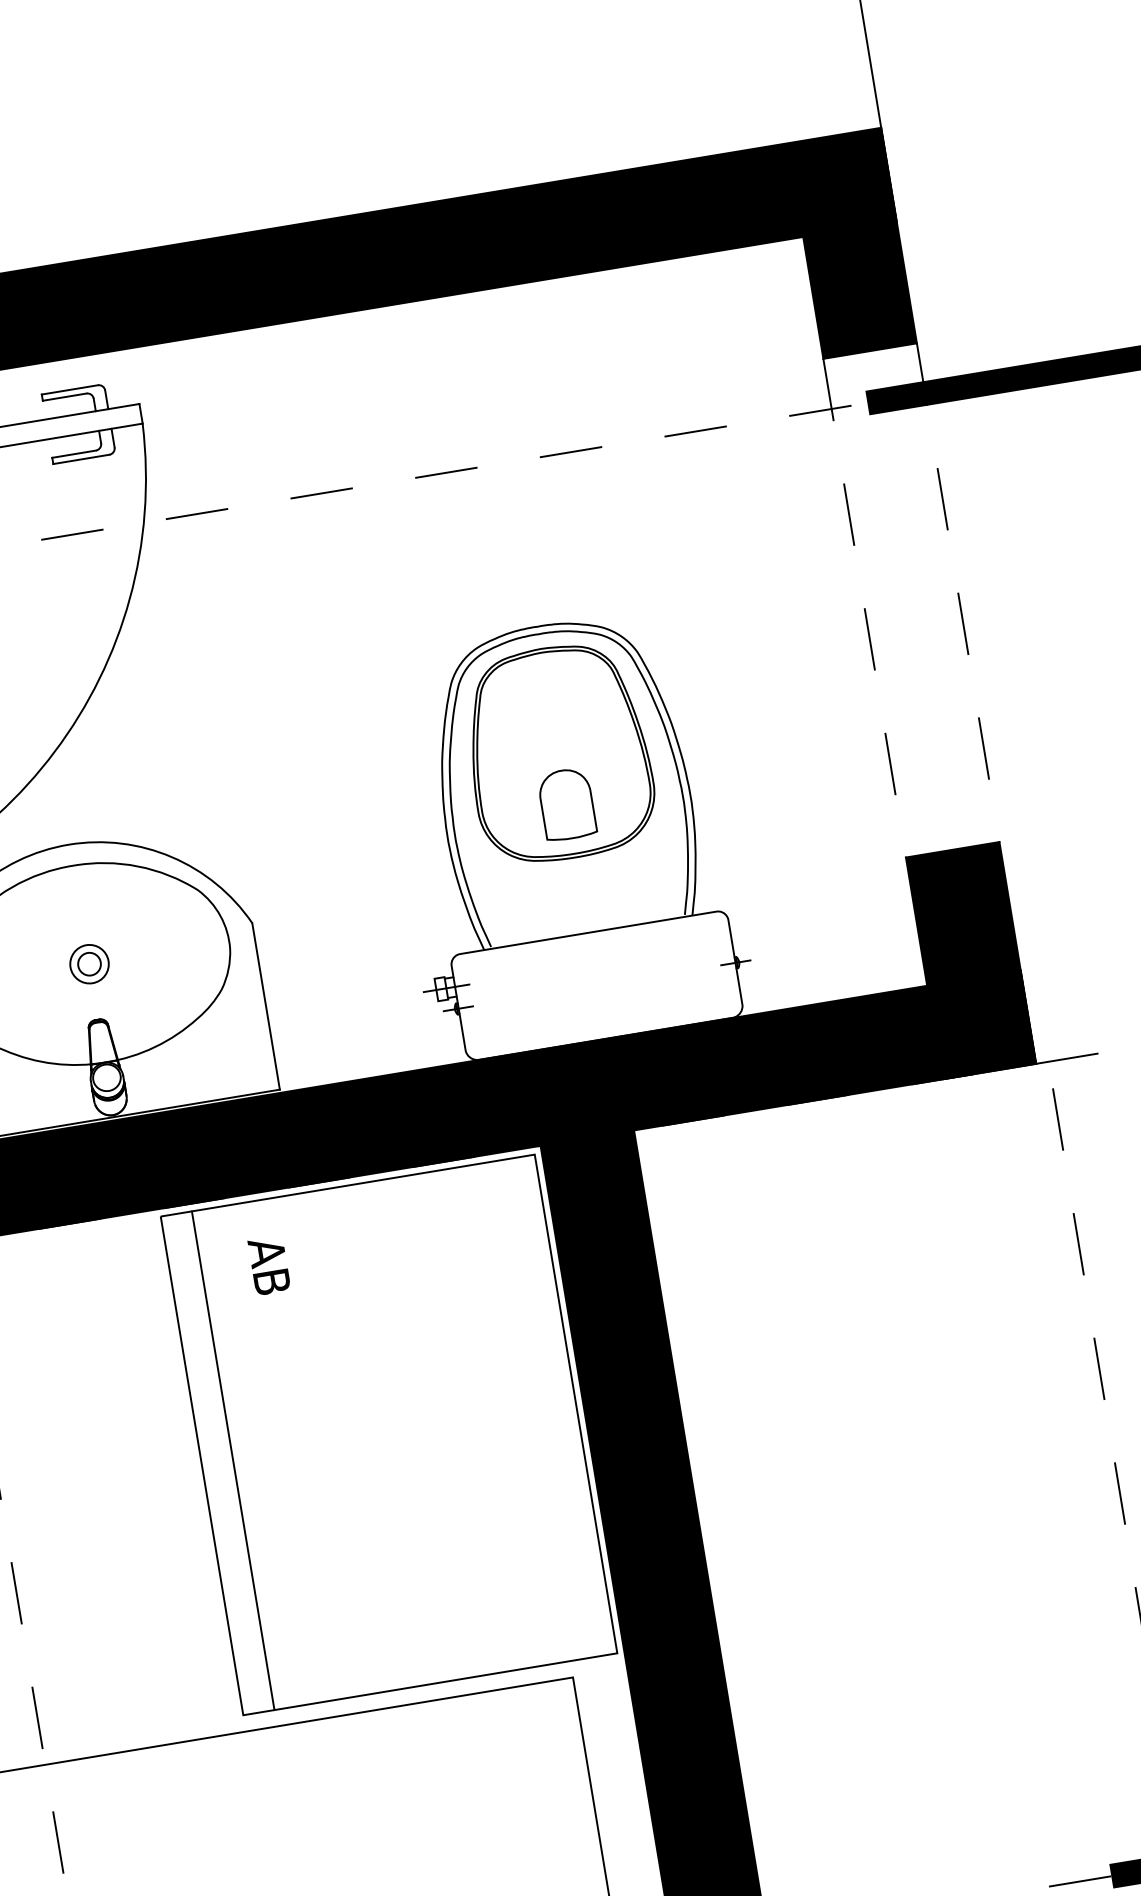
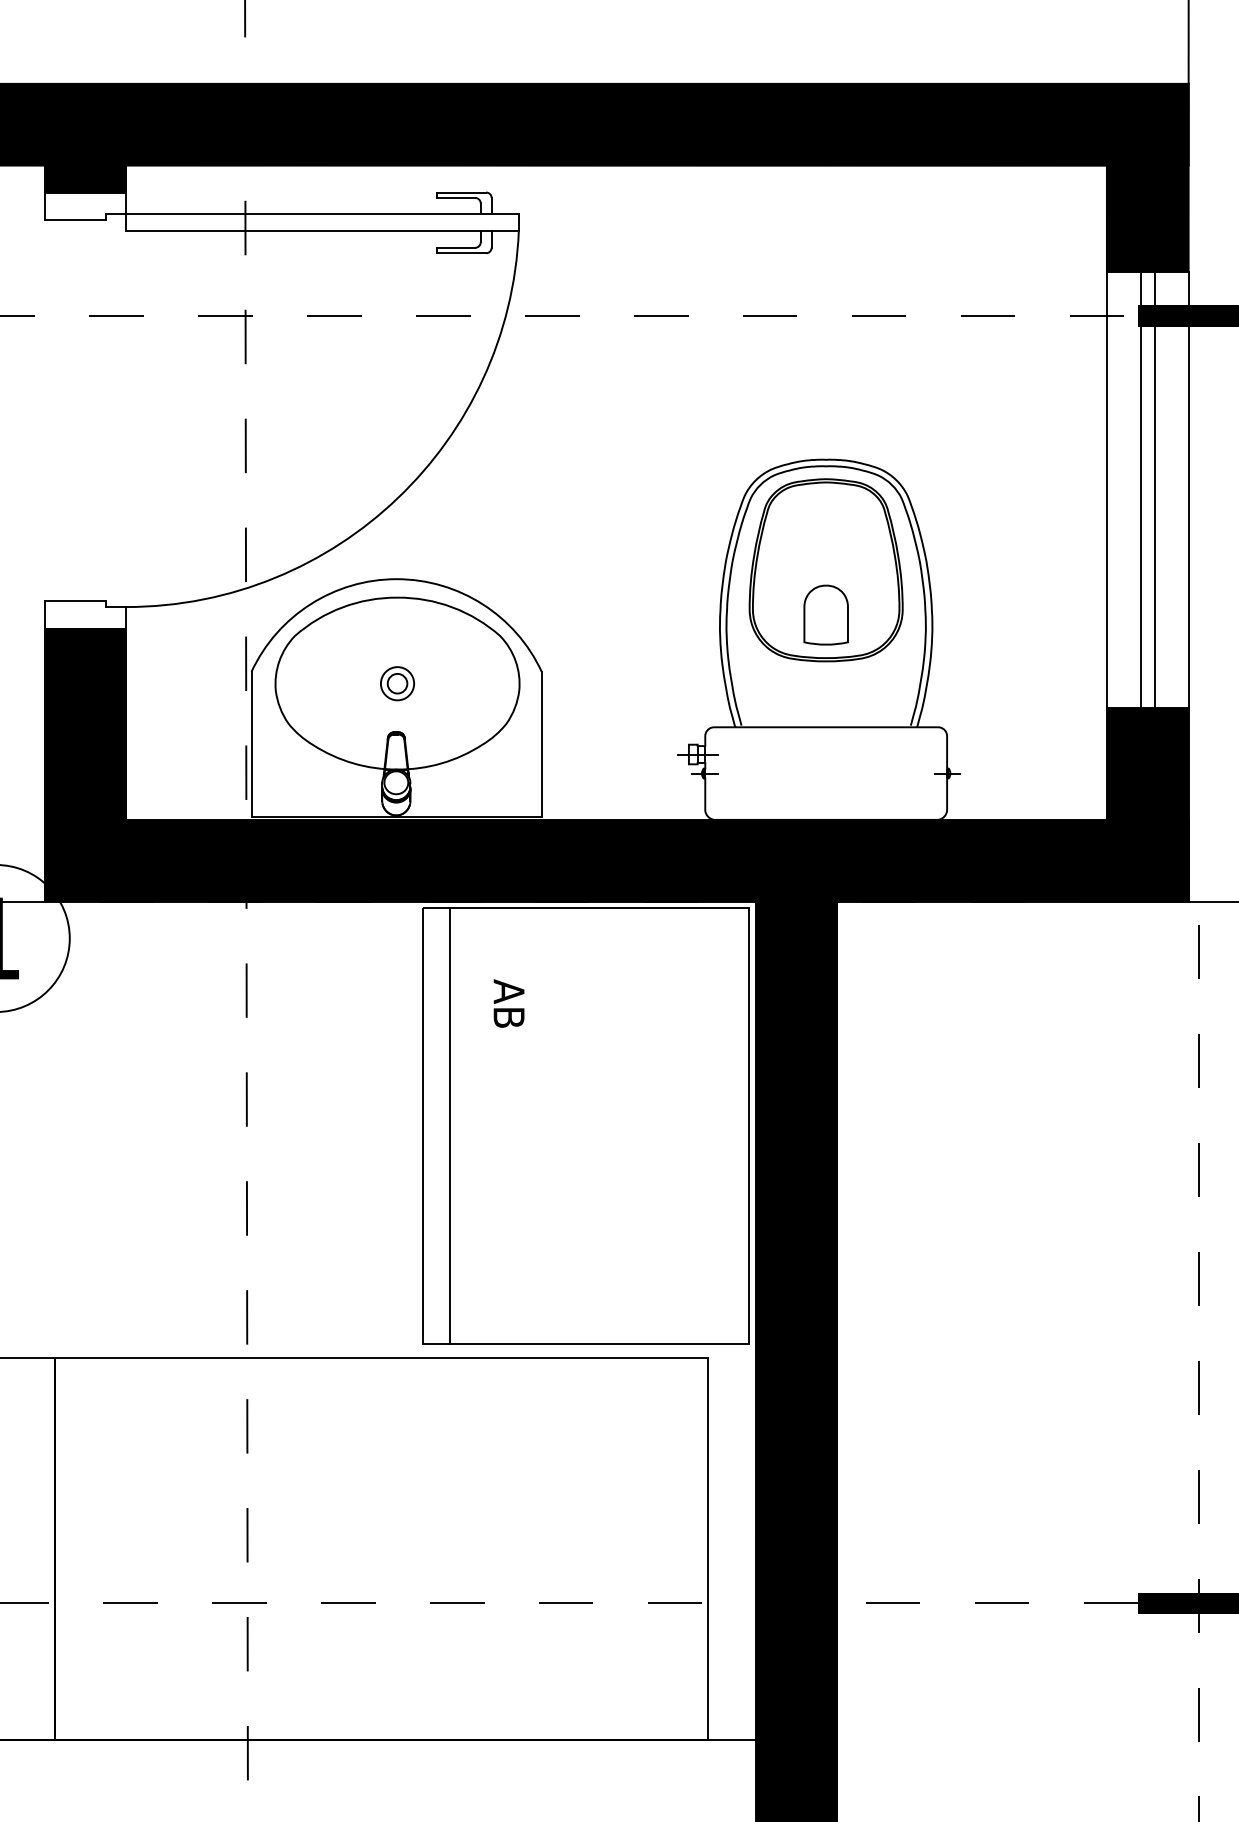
line: (958, 593) -> (1188, 490), dashed -> solid
line: (919, 598) -> (1154, 489), added
line: (902, 601) -> (1140, 489), added
line: (864, 608) -> (1106, 490), dashed -> solid
text: (268, 1265) -> (508, 1003), moved

